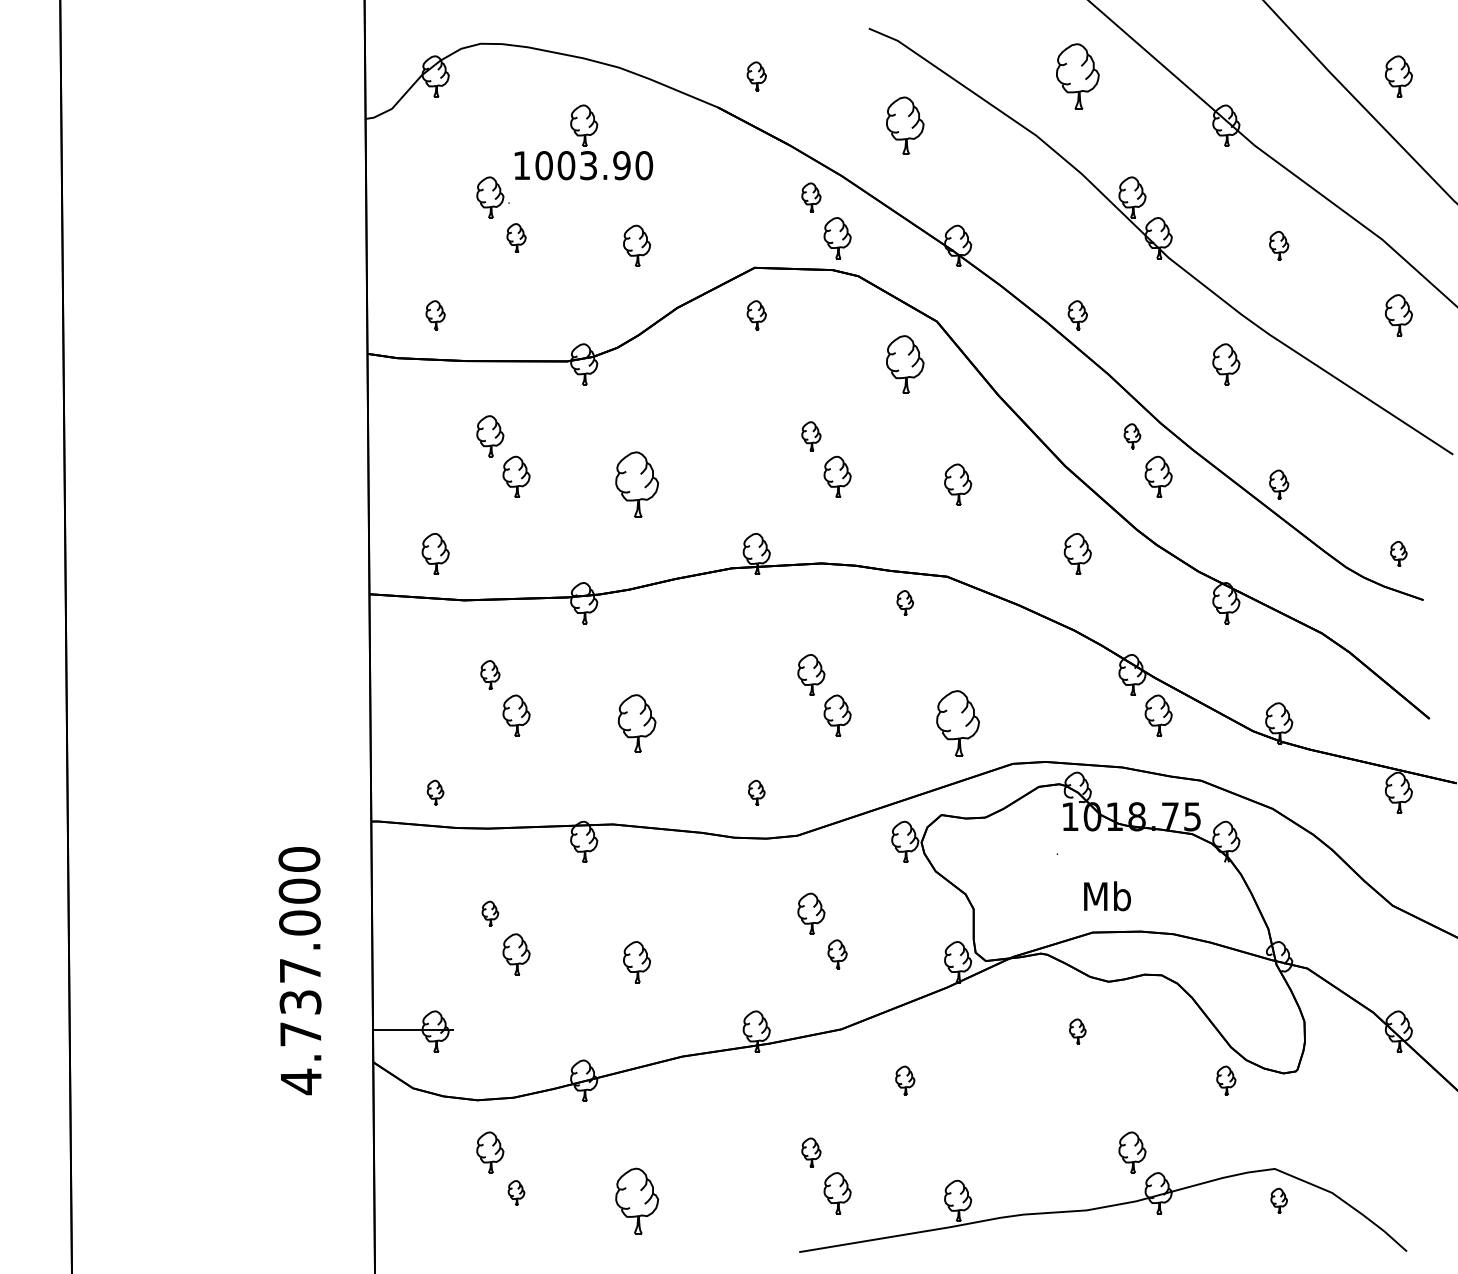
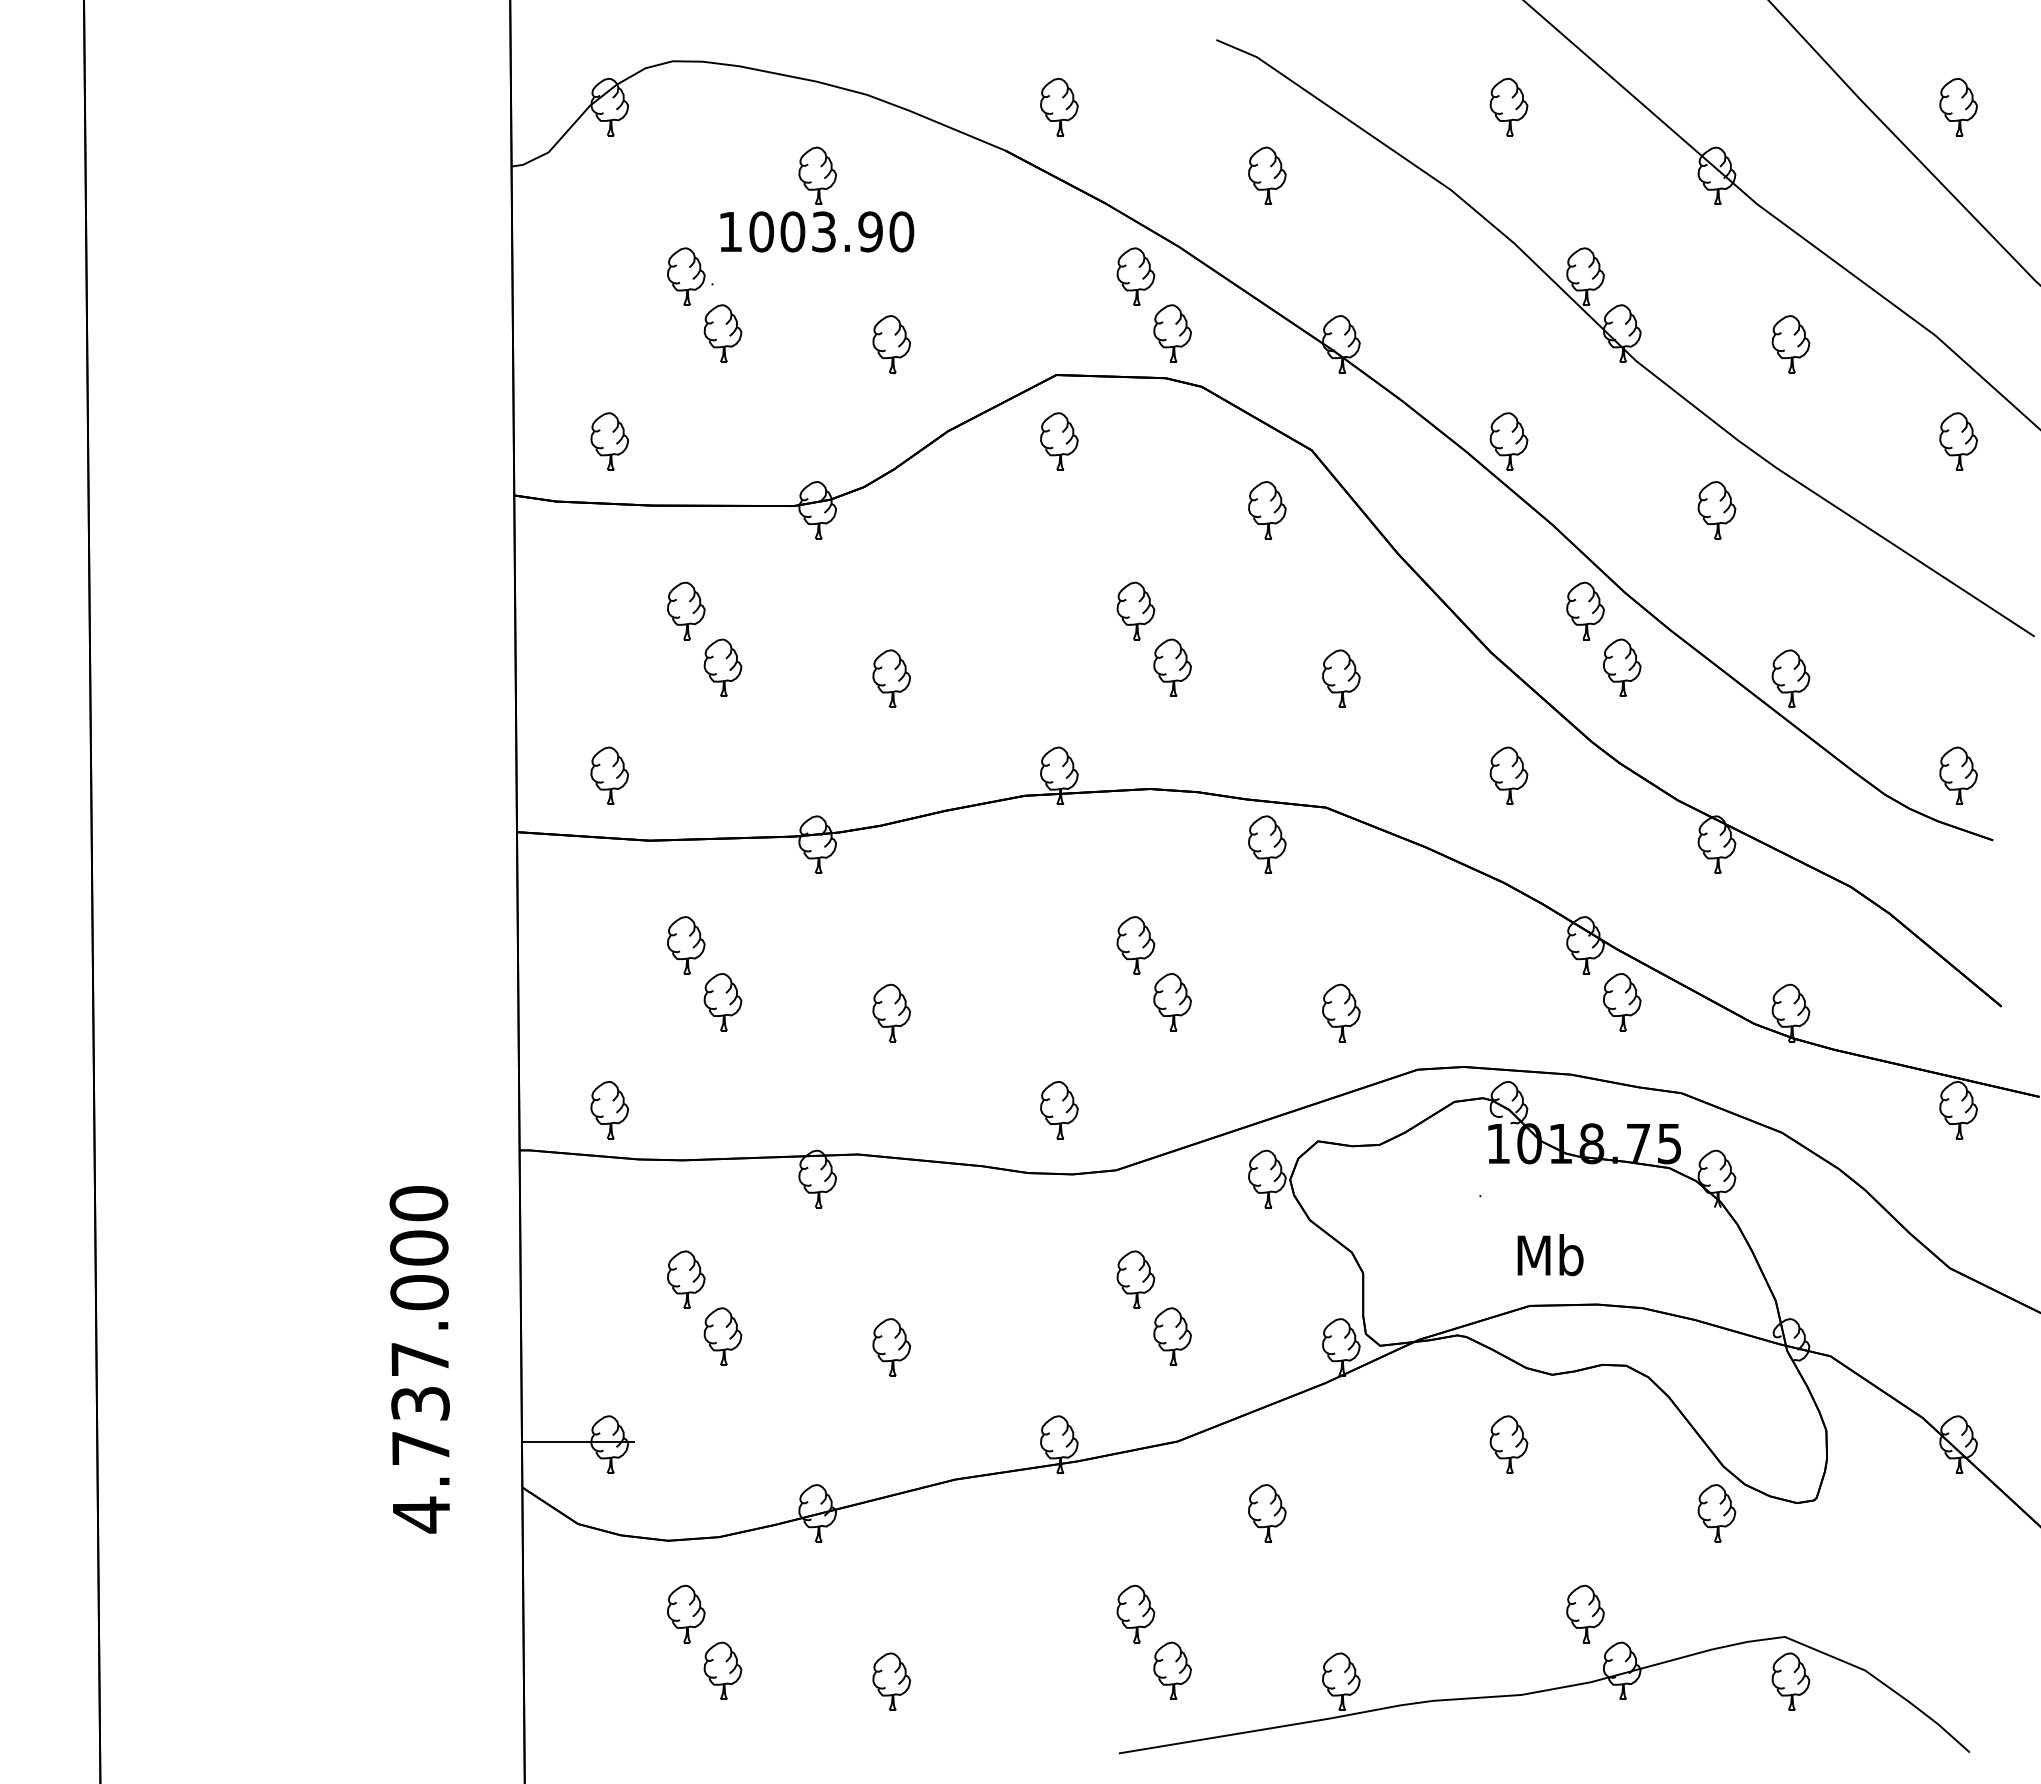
part: (756, 76) -> (1059, 106), size x1.43
part: (1077, 76) -> (1508, 106), size x0.62
part: (905, 125) -> (1267, 175), size x0.71
part: (811, 197) -> (1135, 276), size x1.43
part: (516, 238) -> (722, 333), size x1.43
part: (1278, 246) -> (1790, 344), size x1.43
part: (435, 315) -> (609, 441), size x1.43
part: (756, 315) -> (1059, 441), size x1.43
part: (1077, 315) -> (1508, 441), size x1.43
part: (905, 364) -> (1267, 510), size x0.71
part: (811, 435) -> (1135, 610), size x1.43
part: (1132, 435) -> (1585, 610), size x1.67
part: (636, 484) -> (891, 678), size x0.62
part: (1278, 484) -> (1790, 678), size x1.43
part: (1398, 553) -> (1958, 775), size x1.67
part: (905, 603) -> (1267, 844), size x1.67
part: (490, 675) -> (686, 945), size x1.43
part: (636, 723) -> (891, 1012), size x0.71
part: (958, 723) -> (1341, 1012), size x0.62
part: (435, 793) -> (609, 1110), size x1.67
part: (756, 793) -> (1059, 1110), size x1.67
part: (490, 913) -> (686, 1279), size x1.67
part: (837, 954) -> (1172, 1336), size x1.43
part: (1077, 1031) -> (1508, 1444), size x1.67
part: (905, 1080) -> (1267, 1513), size x1.43
part: (1226, 1080) -> (1716, 1513), size x1.43
part: (811, 1152) -> (1135, 1613), size x1.43
part: (516, 1192) -> (722, 1670), size x1.67
part: (636, 1200) -> (891, 1681), size x0.62
part: (1278, 1200) -> (1790, 1681), size x1.67

